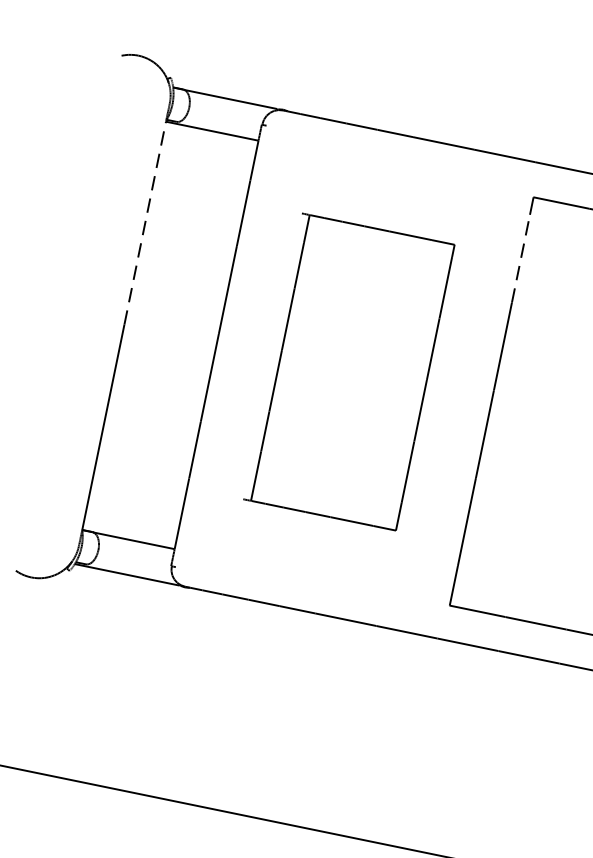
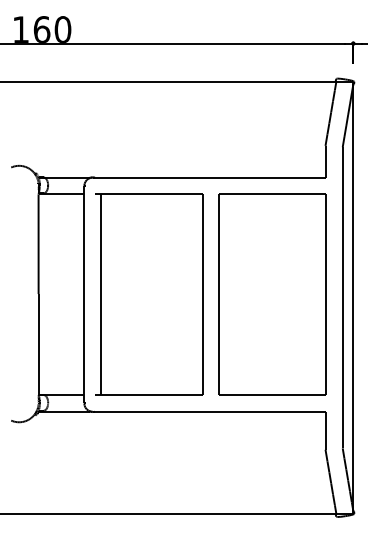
line: (144, 223) -> (38, 244), dashed -> solid
line: (521, 258) -> (219, 224), dashed -> solid
part: (349, 371) -> (149, 294), size x1.43

